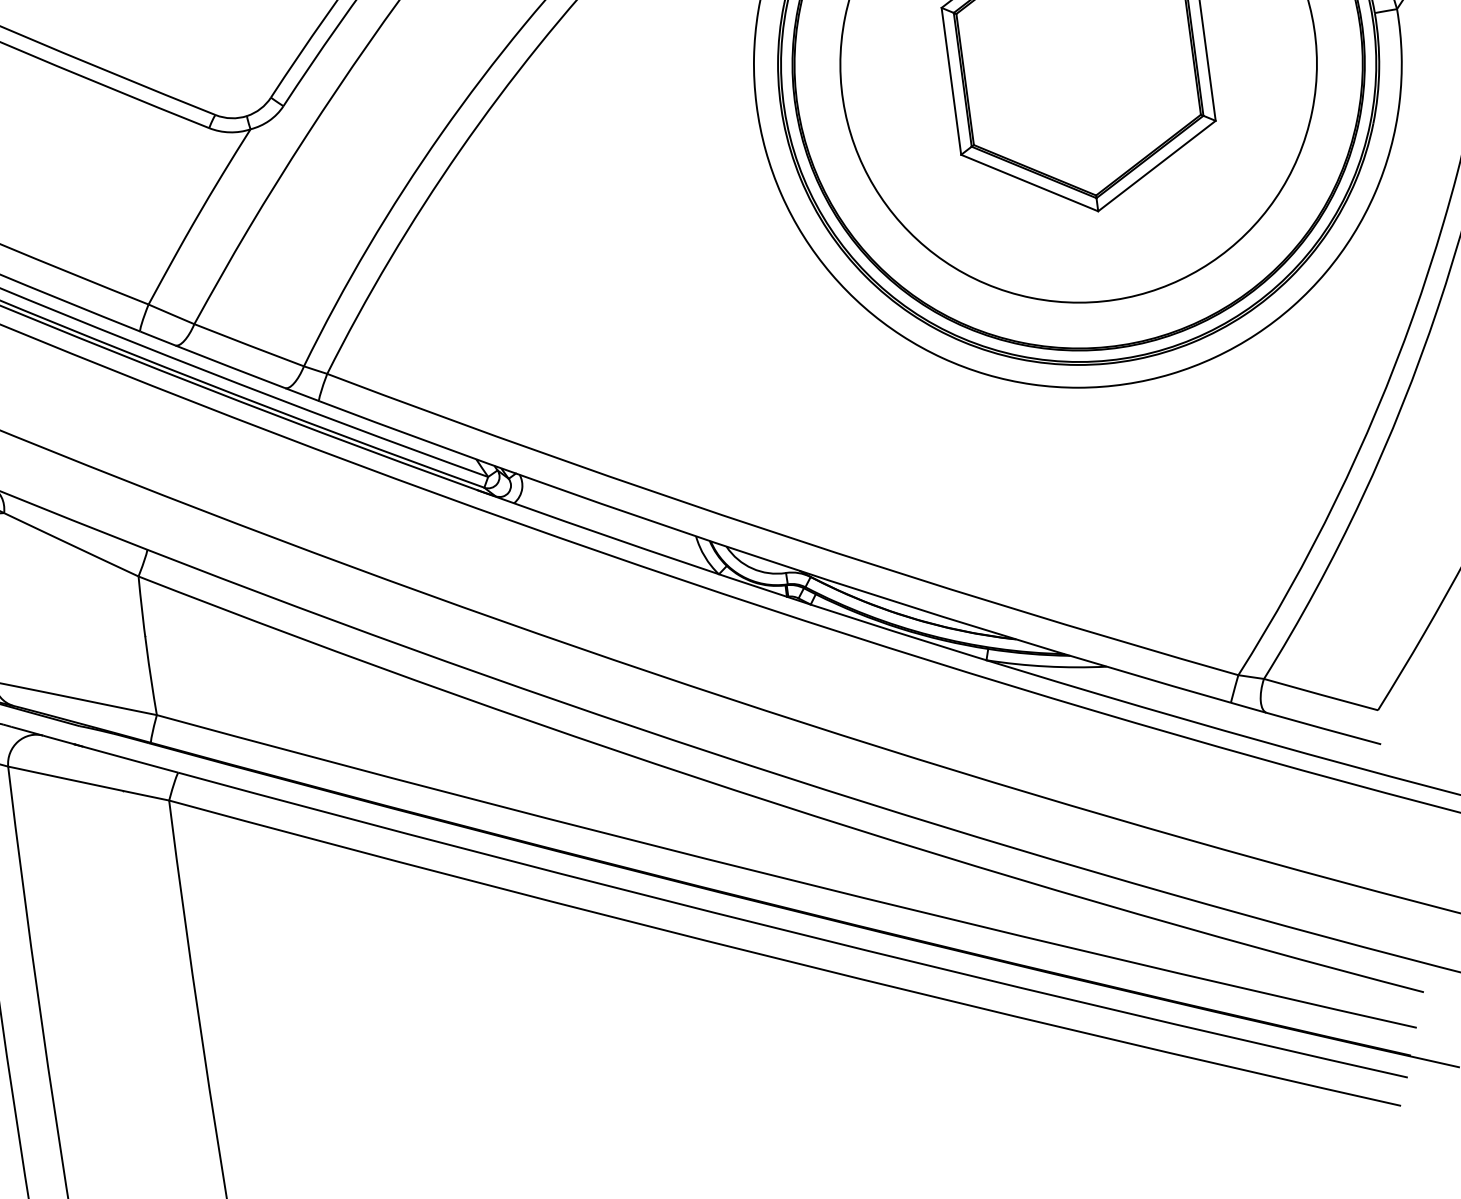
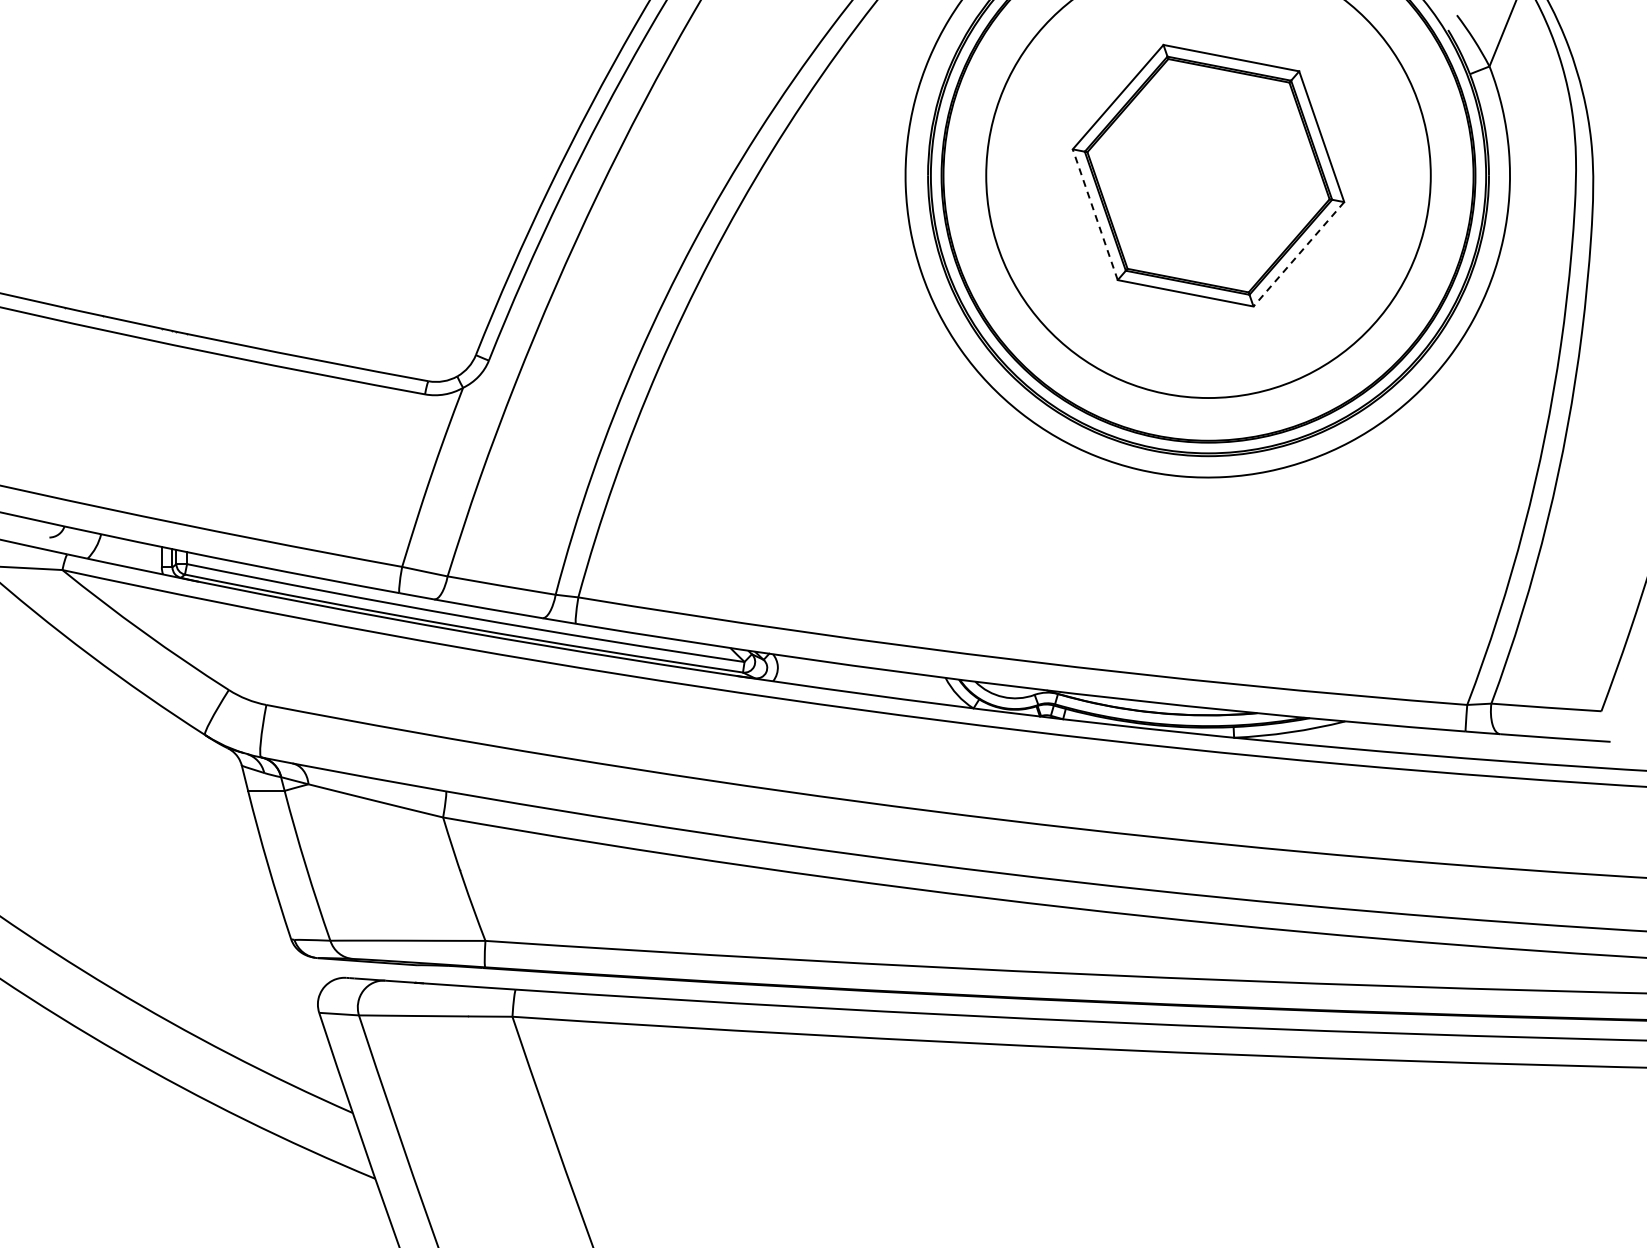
line: (951, 81) -> (1095, 214), solid -> dashed
line: (1156, 166) -> (1298, 254), solid -> dashed

